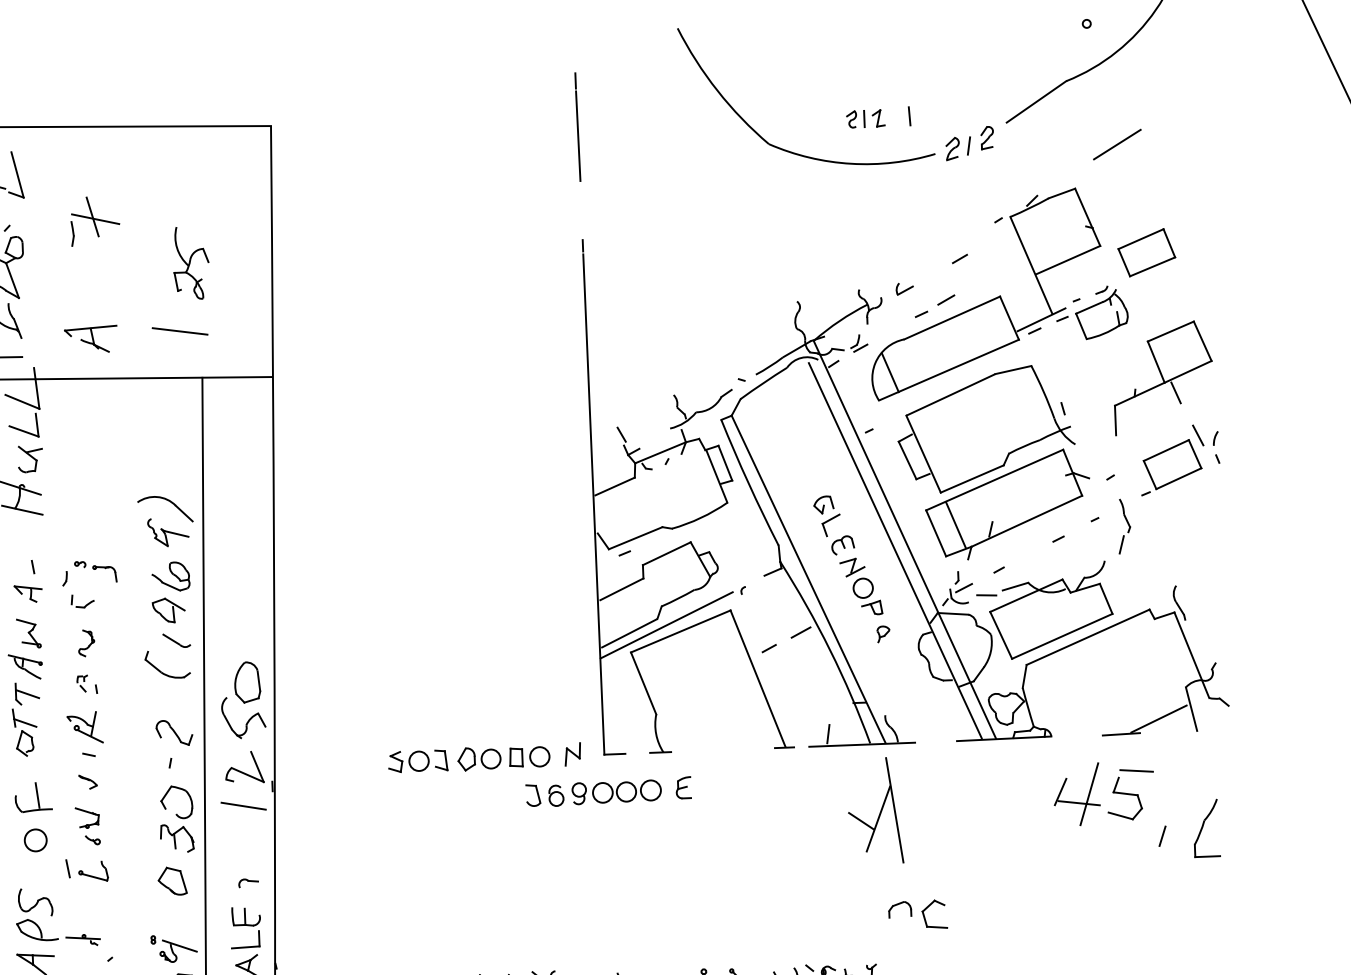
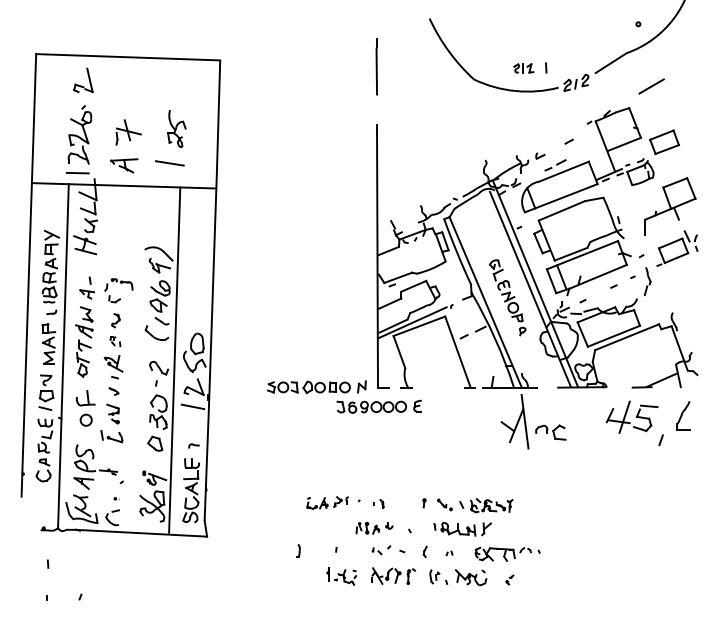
part: (94, 221) -> (128, 132), moved
part: (1206, 827) -> (683, 415), moved
part: (917, 914) -> (550, 432), moved

